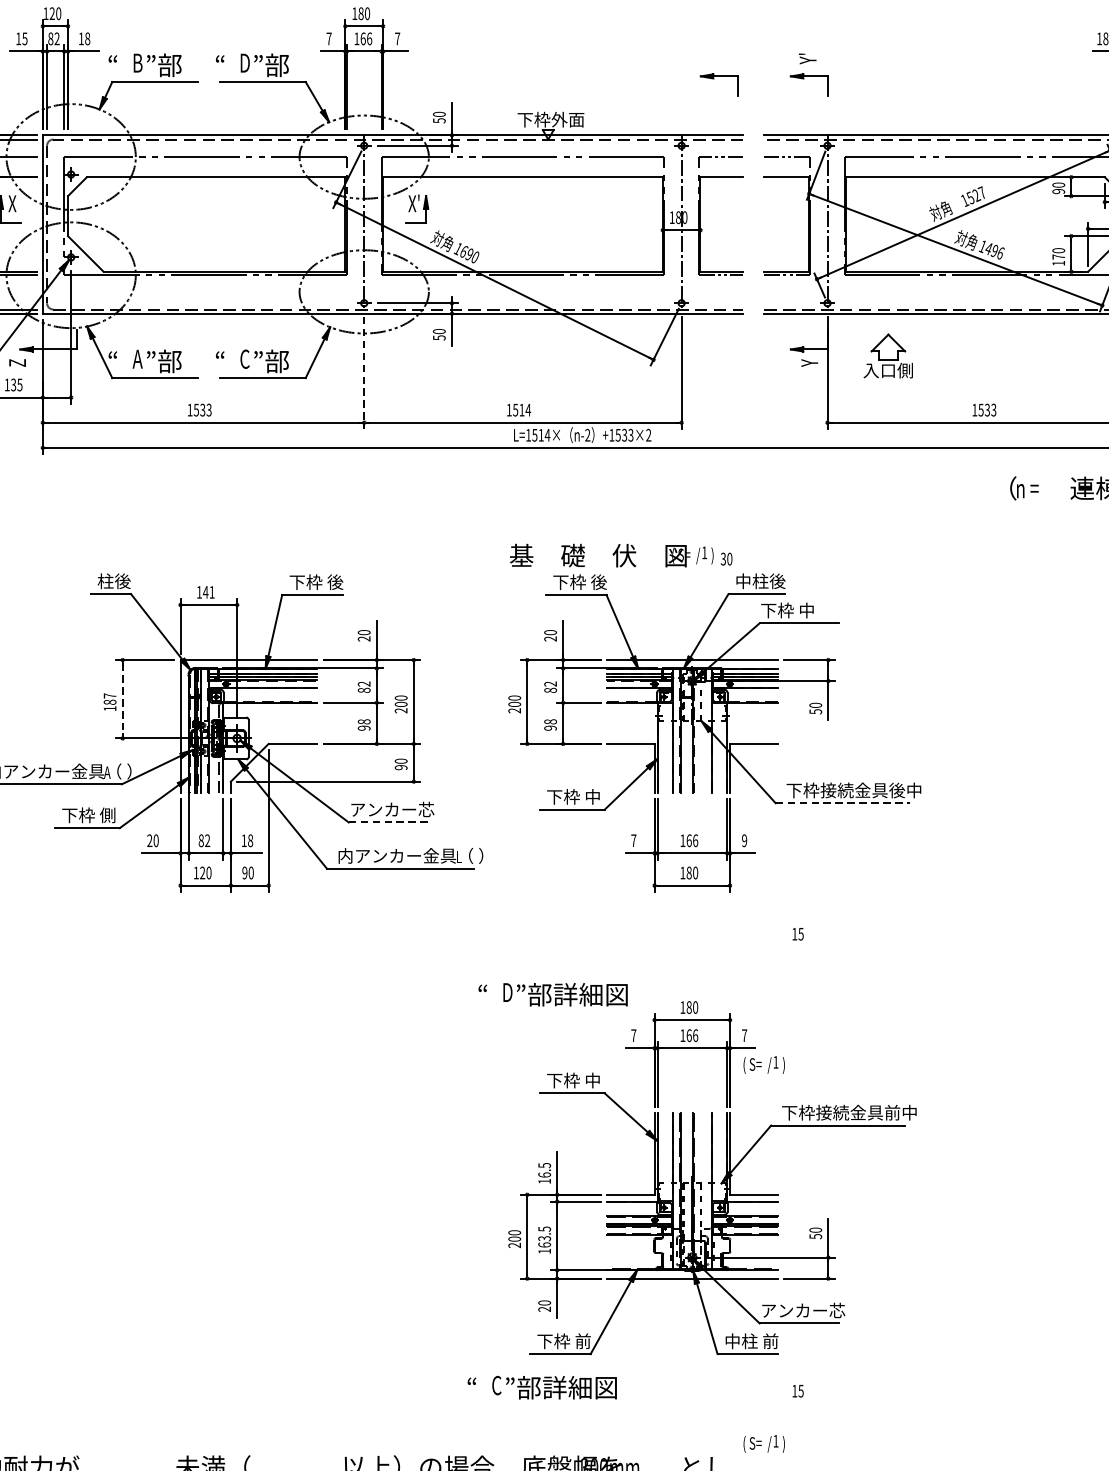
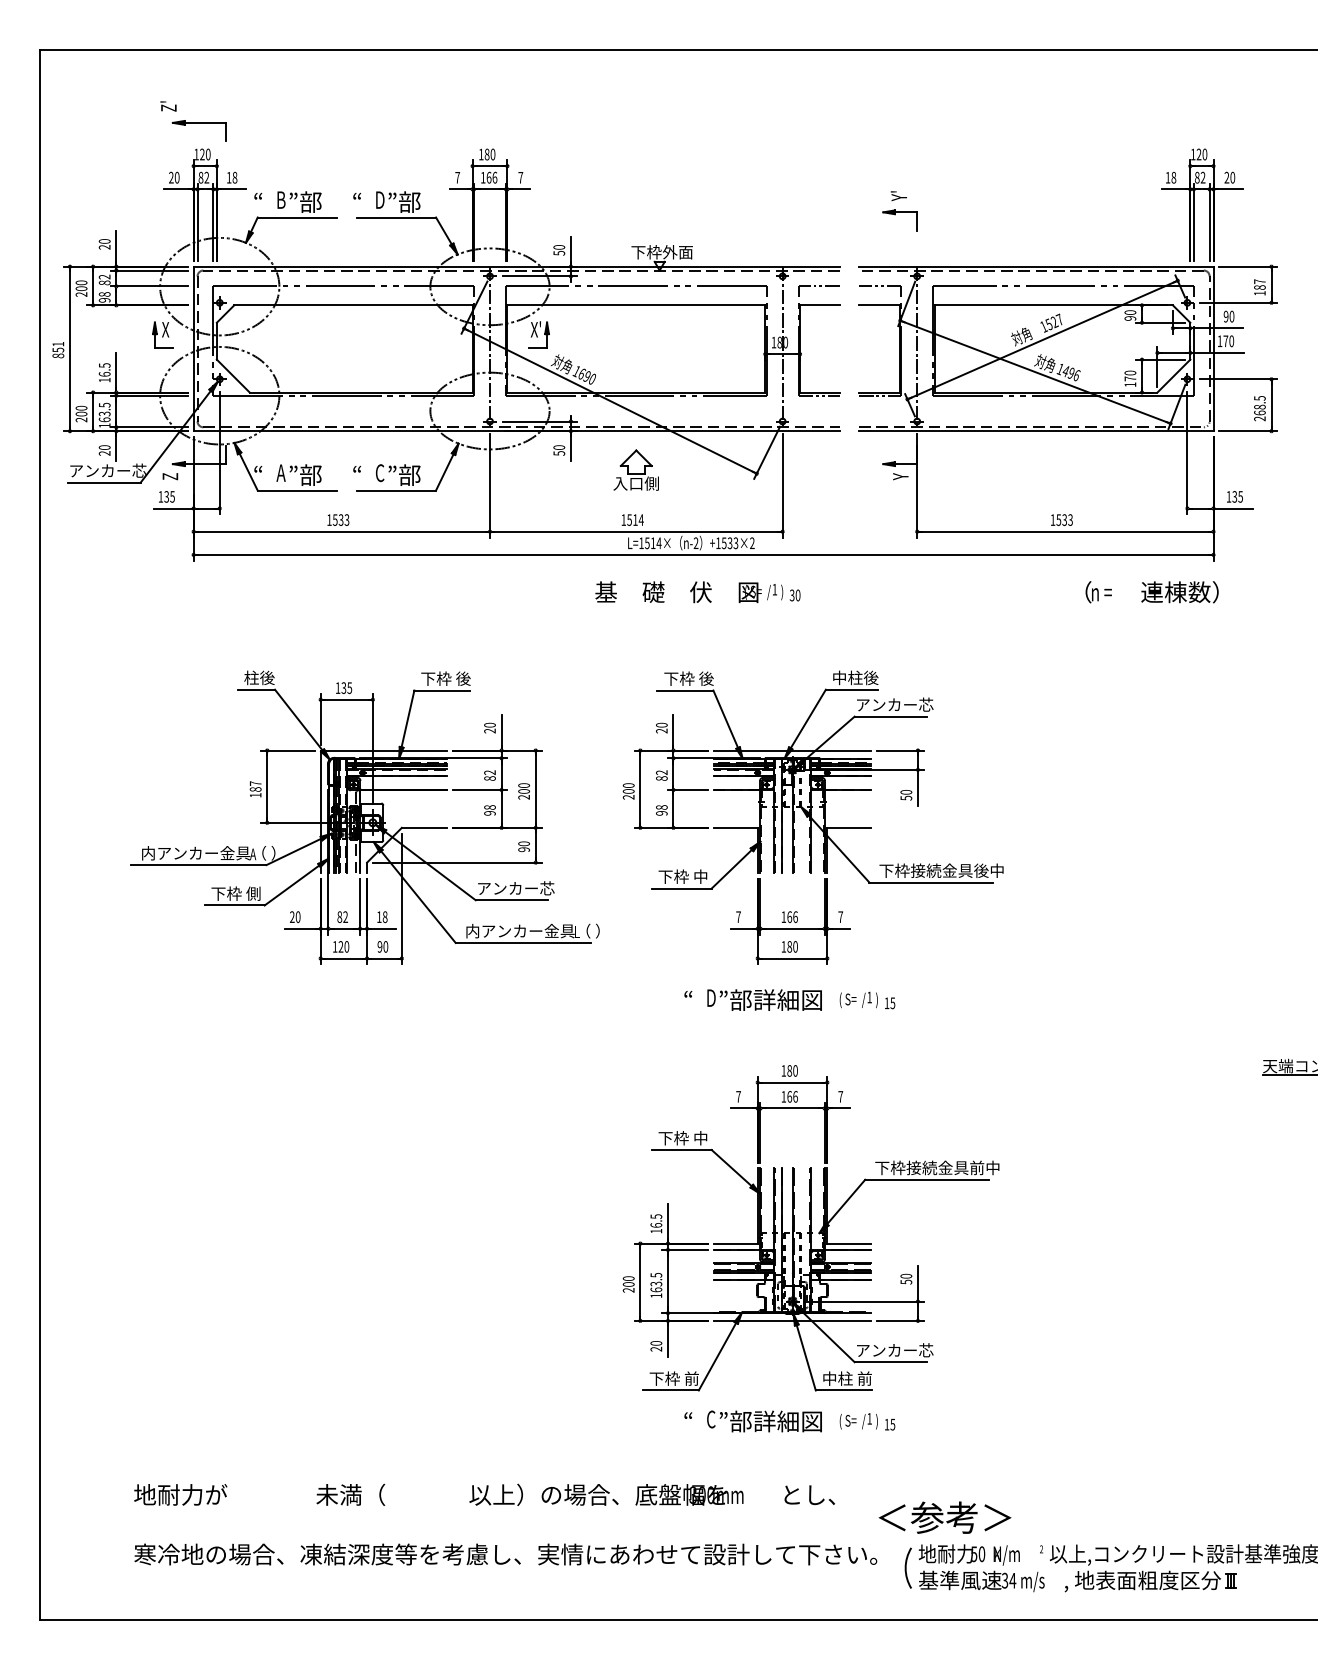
text: (22, 38) -> (174, 177), 15 -> 20
part: (713, 79) -> (812, 215), removed
part: (887, 355) -> (635, 469), moved
line: (364, 372) -> (490, 485), dashed -> solid
text: (620, 555) -> (697, 592), moved
text: (208, 592) -> (346, 688), 141 -> 135
text: (802, 610) -> (894, 704), 下枠 中 -> アンカー芯
line: (122, 700) -> (267, 787), dashed -> solid
line: (843, 803) -> (931, 882), dashed -> solid
line: (388, 822) -> (512, 900), dashed -> solid
text: (744, 841) -> (840, 917), 9 -> 7
text: (552, 994) -> (752, 999), moved
text: (763, 1064) -> (858, 999), moved
text: (541, 1387) -> (752, 1421), moved
text: (763, 1444) -> (858, 1421), moved

